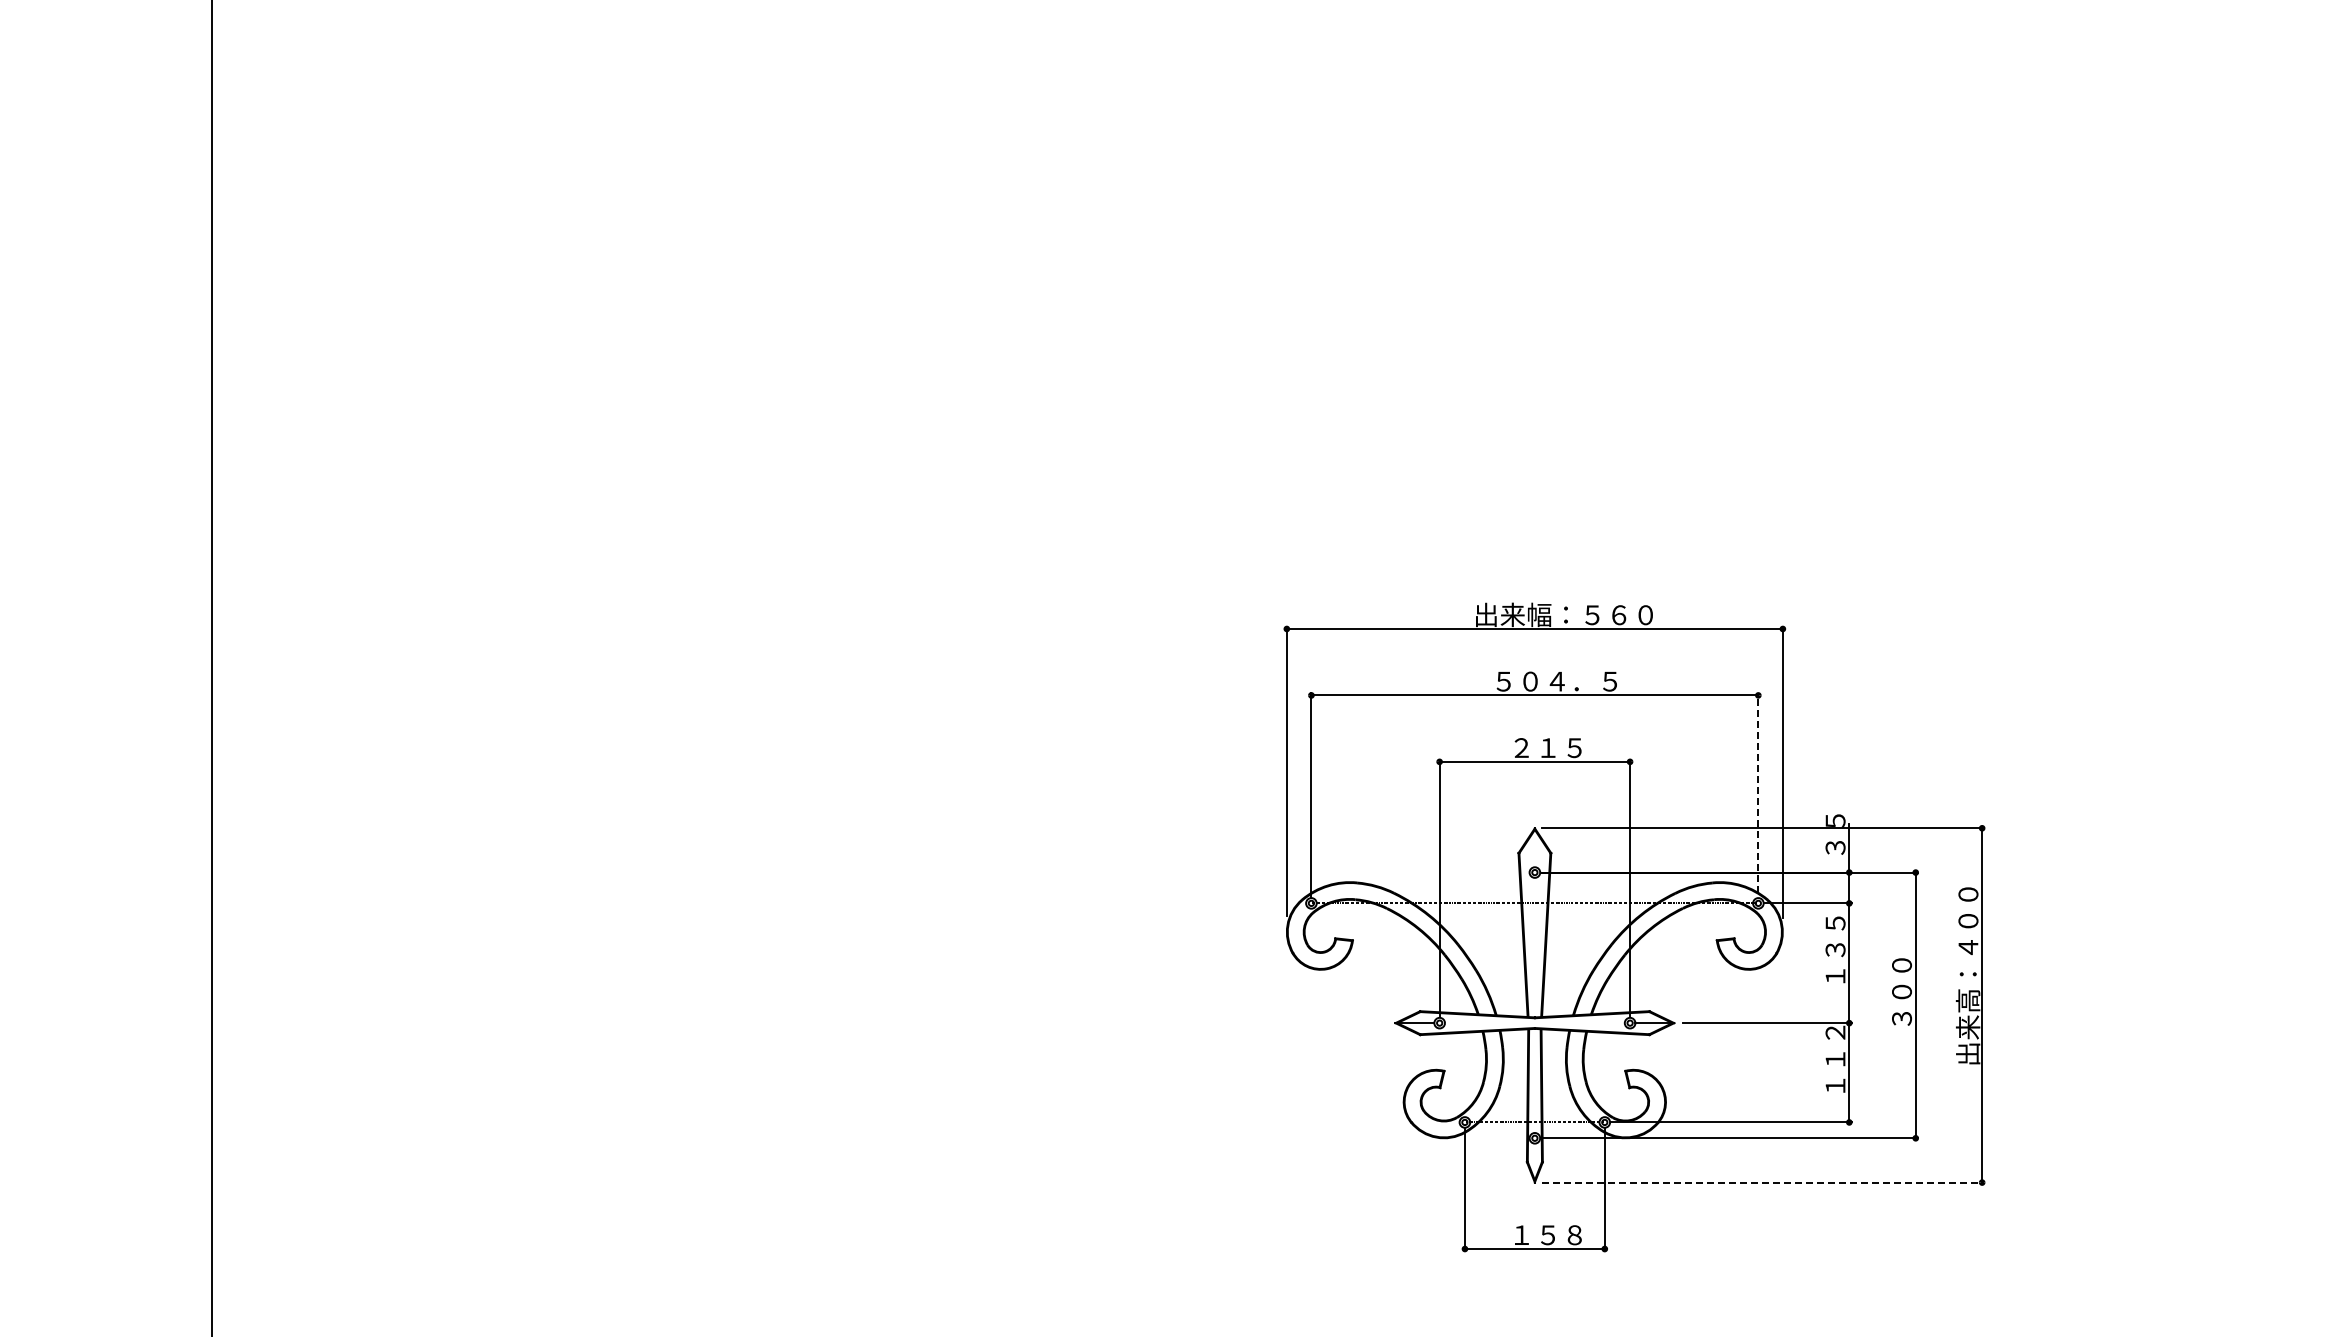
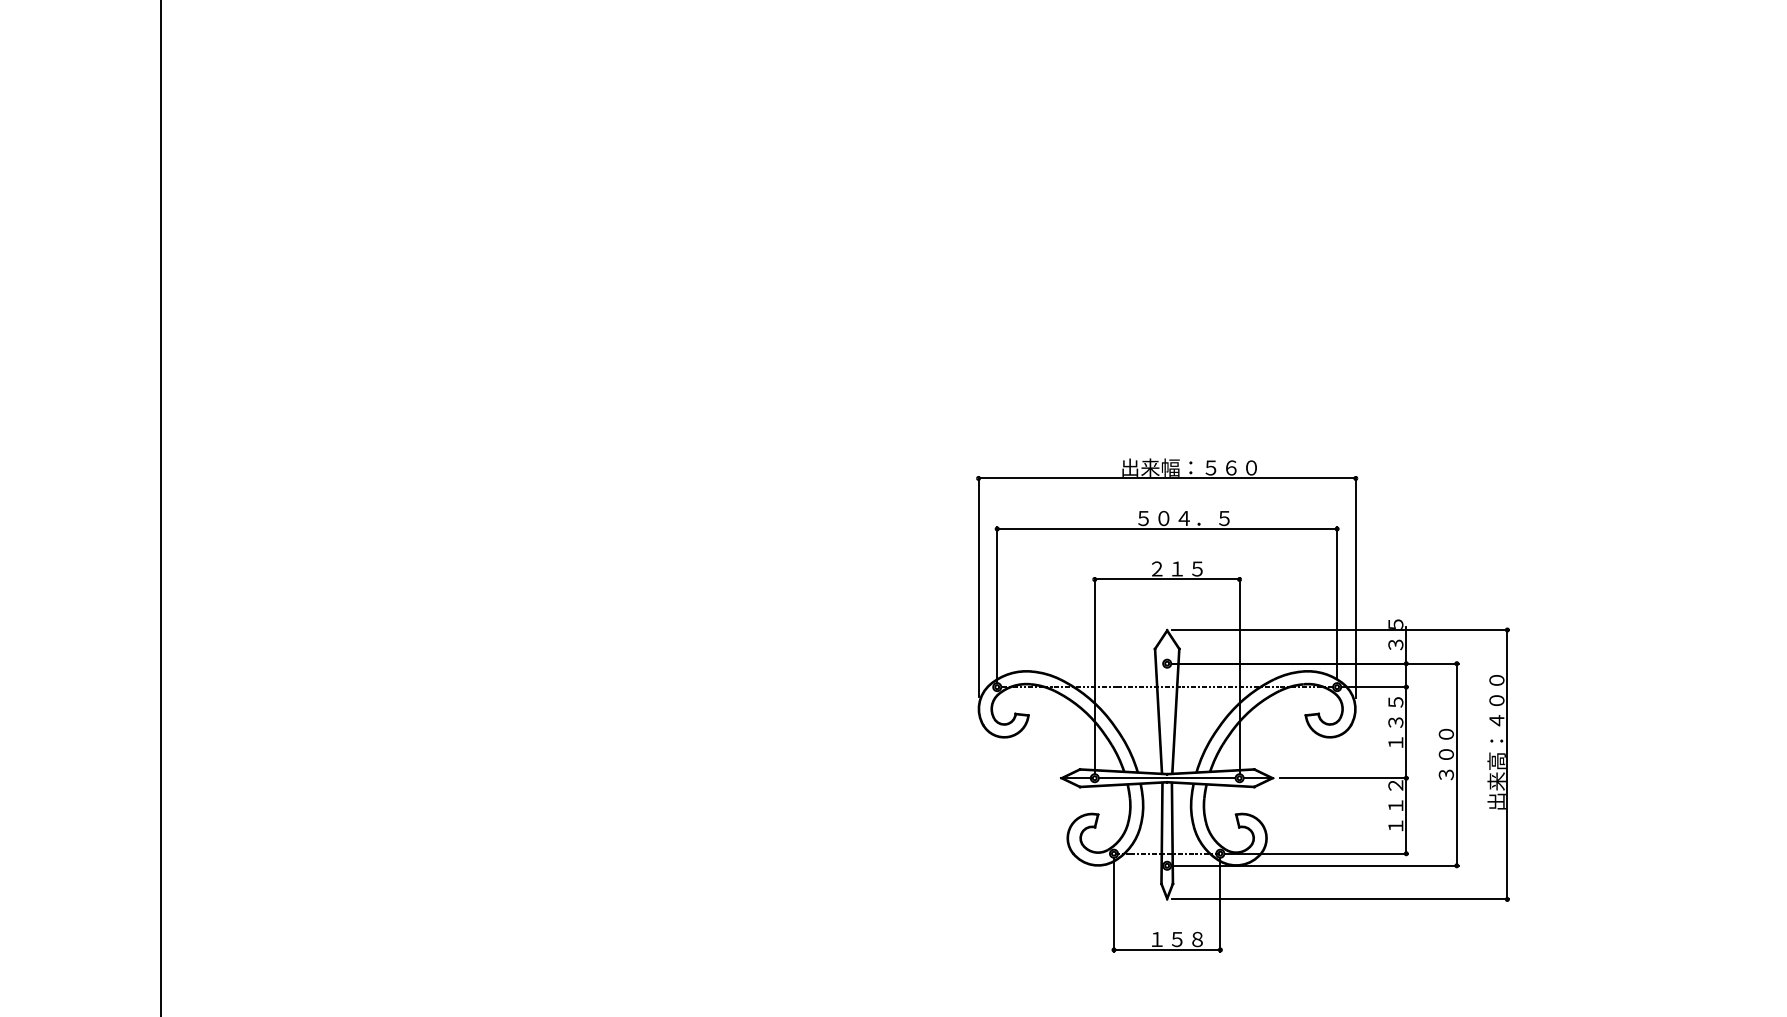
line: (1758, 793) -> (1337, 603), dashed -> solid
line: (1534, 1023) -> (1166, 778), added
line: (1763, 1182) -> (1341, 899), dashed -> solid

